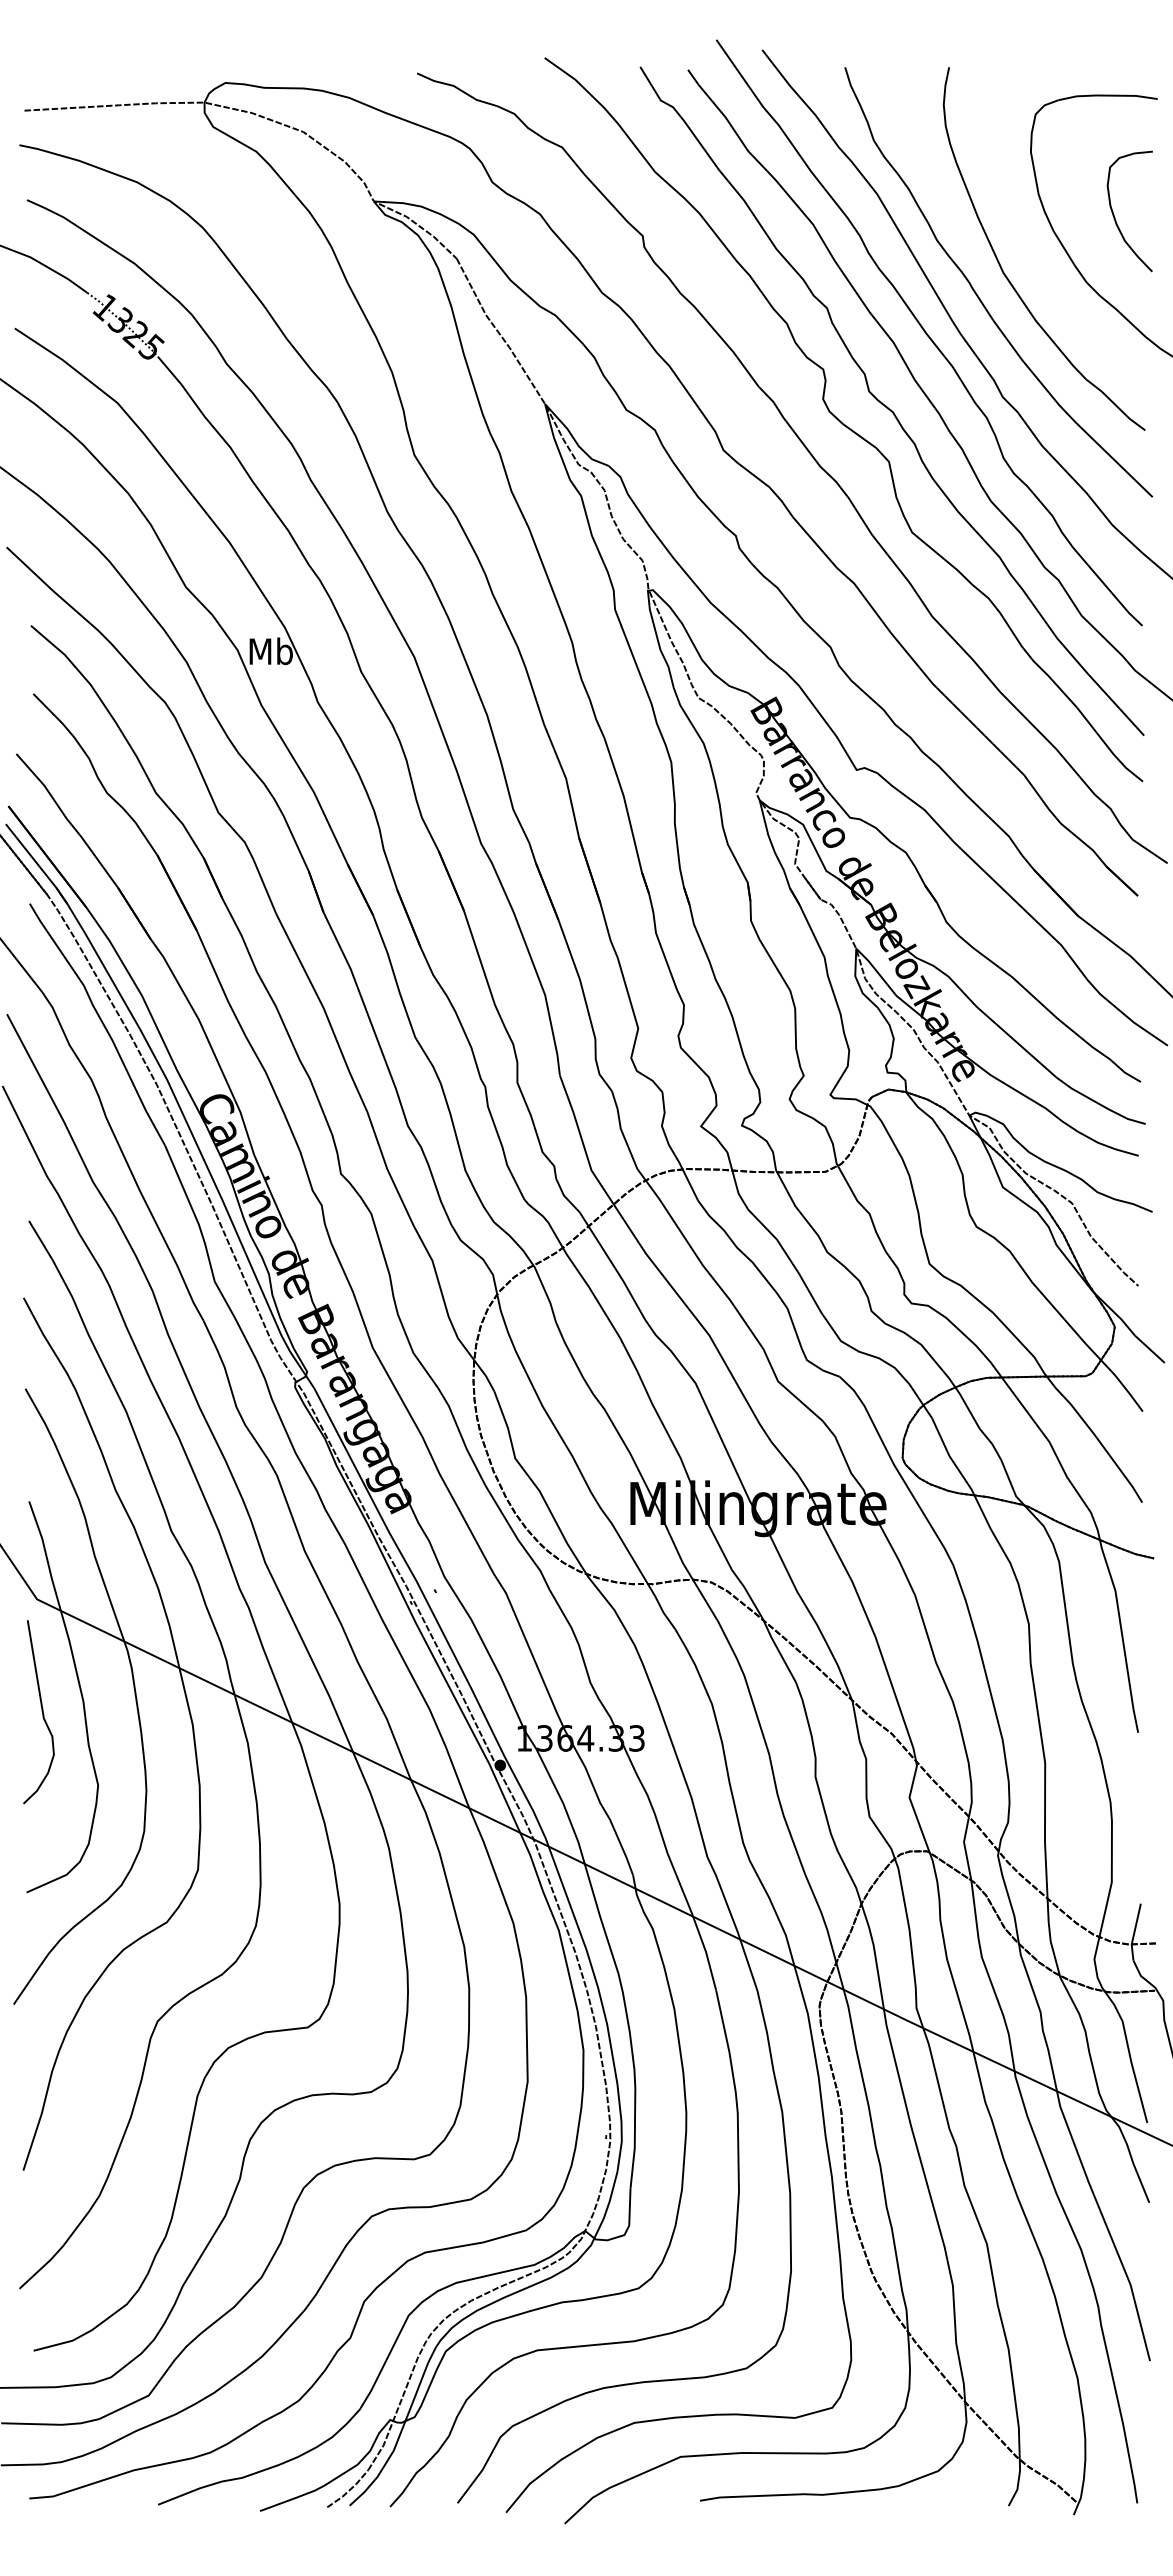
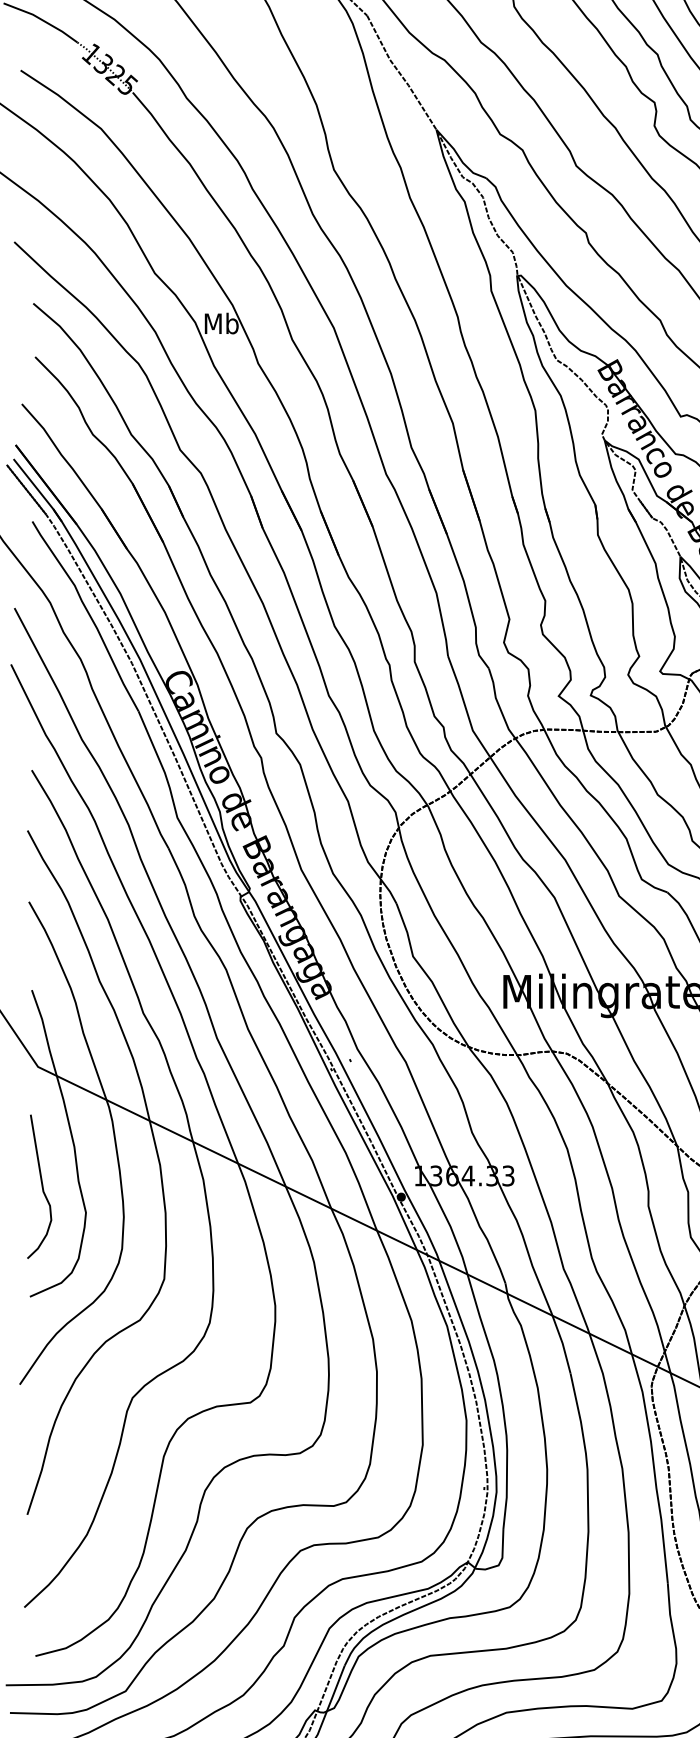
curve: (41, 1711) -> (41, 1186), moved

